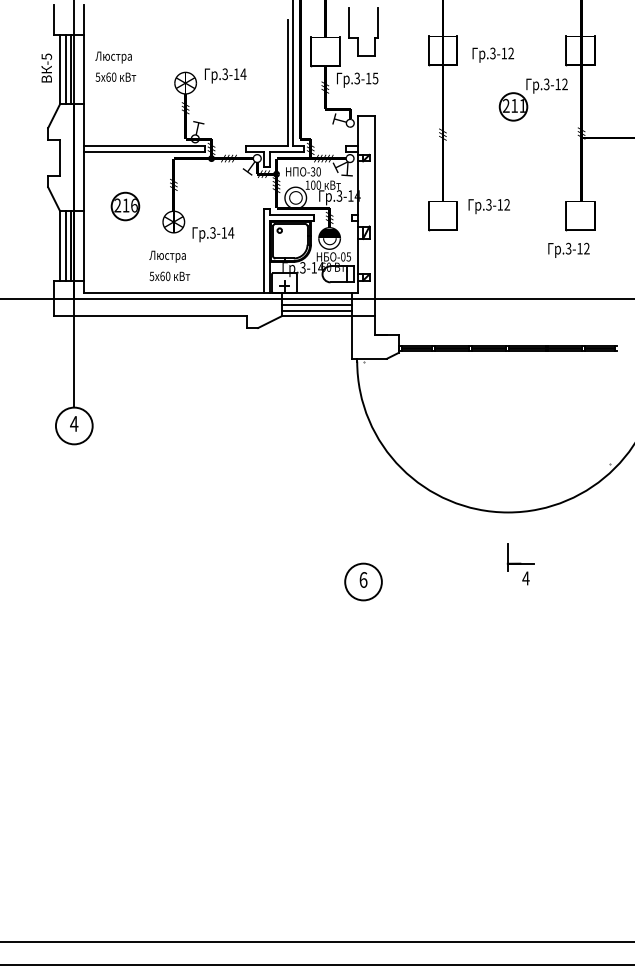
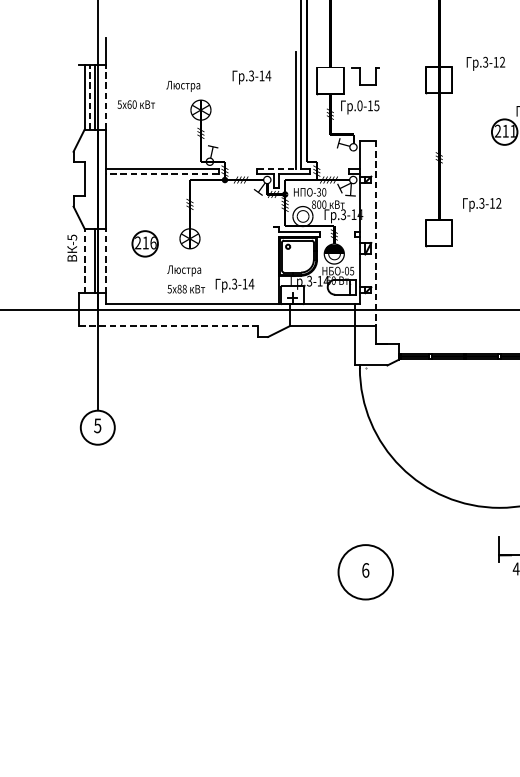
line: (54, 19) -> (79, 51), removed
line: (348, 22) -> (351, 53), removed
line: (378, 22) -> (379, 53), removed
text: (492, 54) -> (485, 63), moved
text: (113, 57) -> (183, 86), moved
text: (46, 67) -> (72, 247), moved
line: (65, 69) -> (89, 97), solid -> dashed
line: (83, 69) -> (106, 97), solid -> dashed
text: (225, 75) -> (251, 77), moved
text: (357, 78) -> (360, 105), .3-15 -> .0-15
line: (267, 146) -> (276, 168), solid -> dashed
line: (144, 151) -> (162, 173), solid -> dashed
text: (307, 184) -> (313, 204), 100 -> 800
part: (125, 206) -> (145, 243), moved
text: (488, 206) -> (481, 204), moved
line: (375, 216) -> (376, 233), solid -> dashed
text: (213, 234) -> (235, 285), moved
line: (60, 245) -> (85, 260), solid -> dashed
line: (65, 245) -> (89, 260), removed
line: (83, 245) -> (106, 260), solid -> dashed
line: (264, 250) -> (273, 265), removed
text: (165, 275) -> (182, 288), 5x60 -> 5x88
line: (316, 305) -> (322, 316), removed
line: (316, 310) -> (322, 320), removed
line: (150, 316) -> (168, 326), solid -> dashed
text: (74, 423) -> (97, 425), 4 -> 5
circle: (363, 581) -> (365, 571), size x1.6

